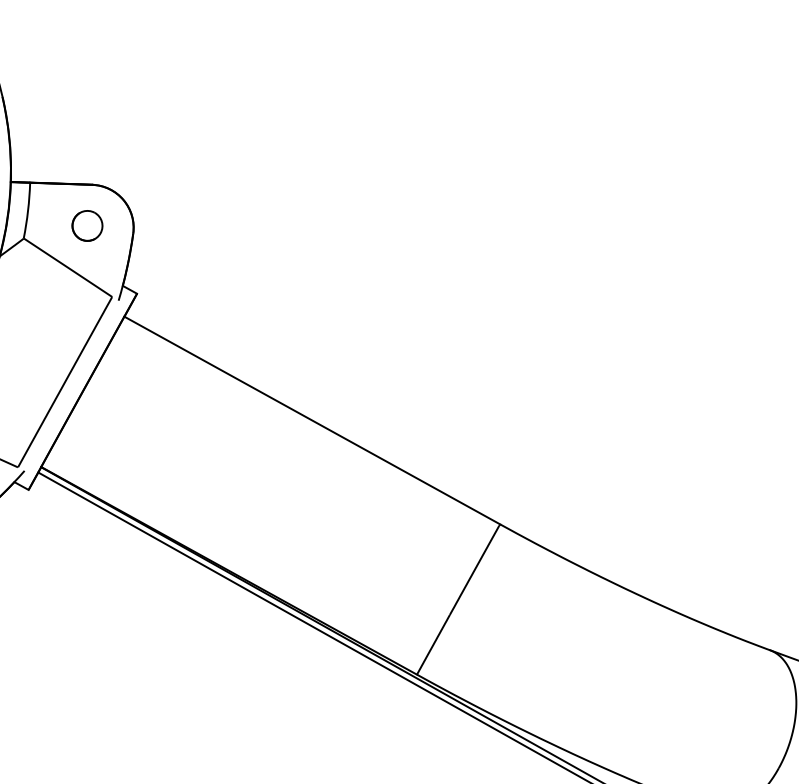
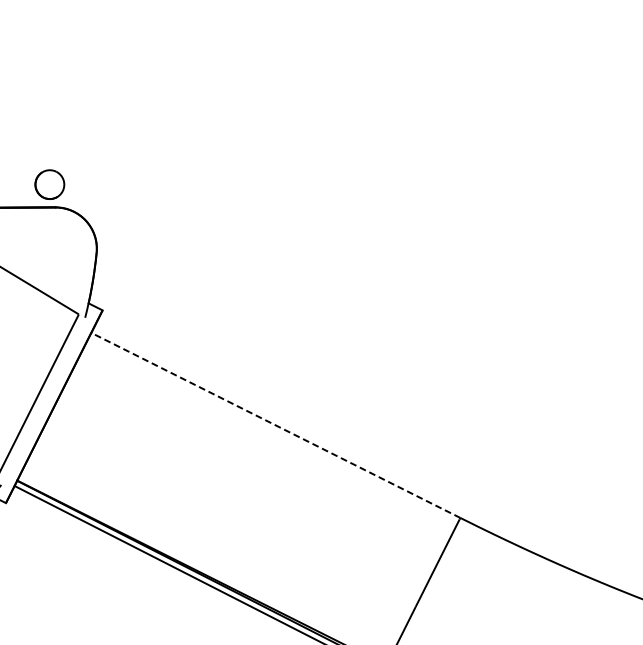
part: (87, 225) -> (49, 184), moved
line: (312, 420) -> (276, 425), solid -> dashed

